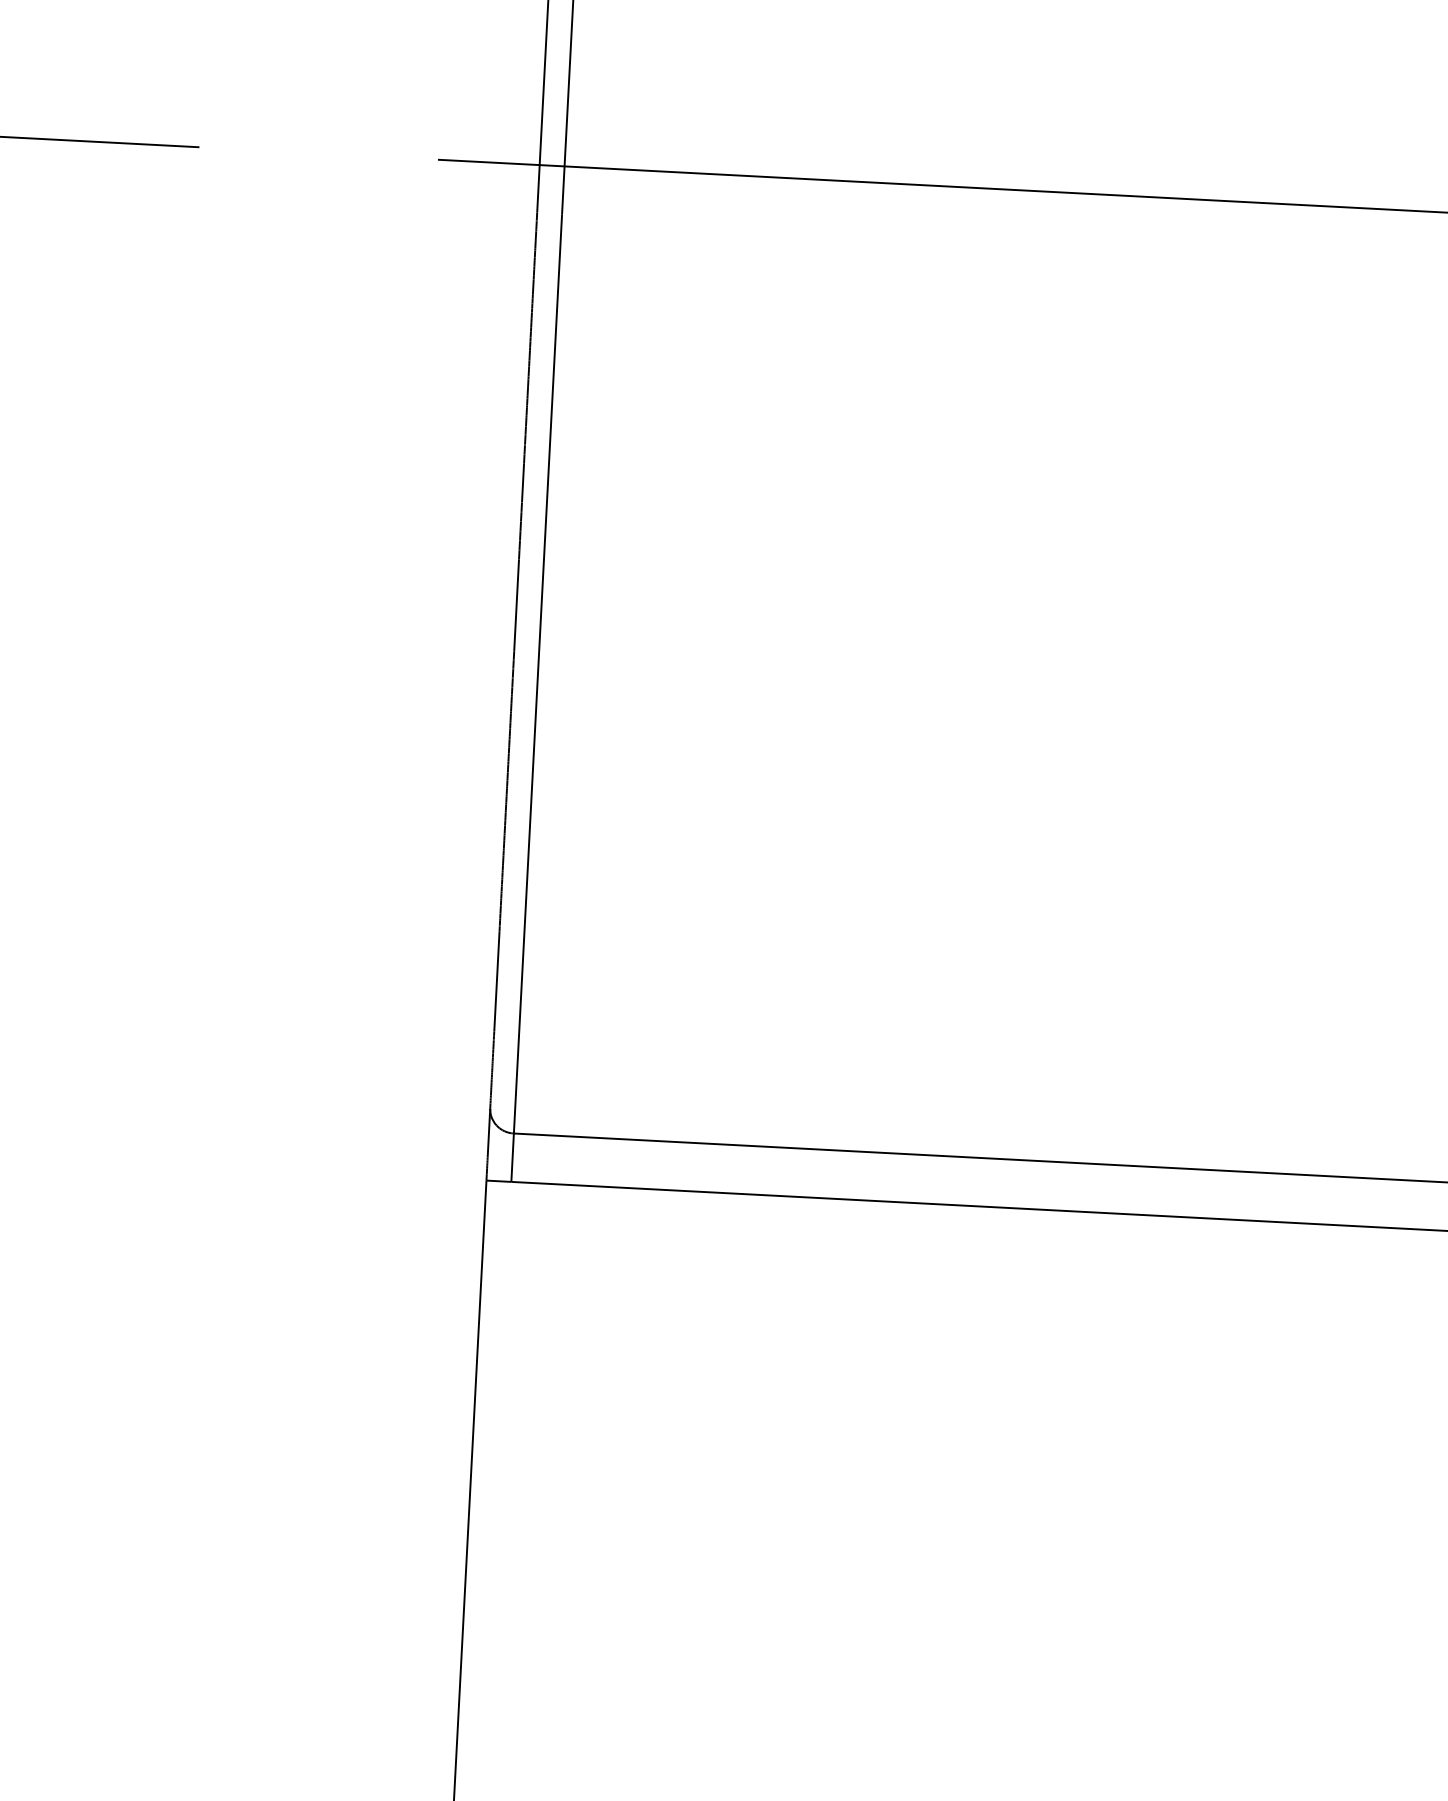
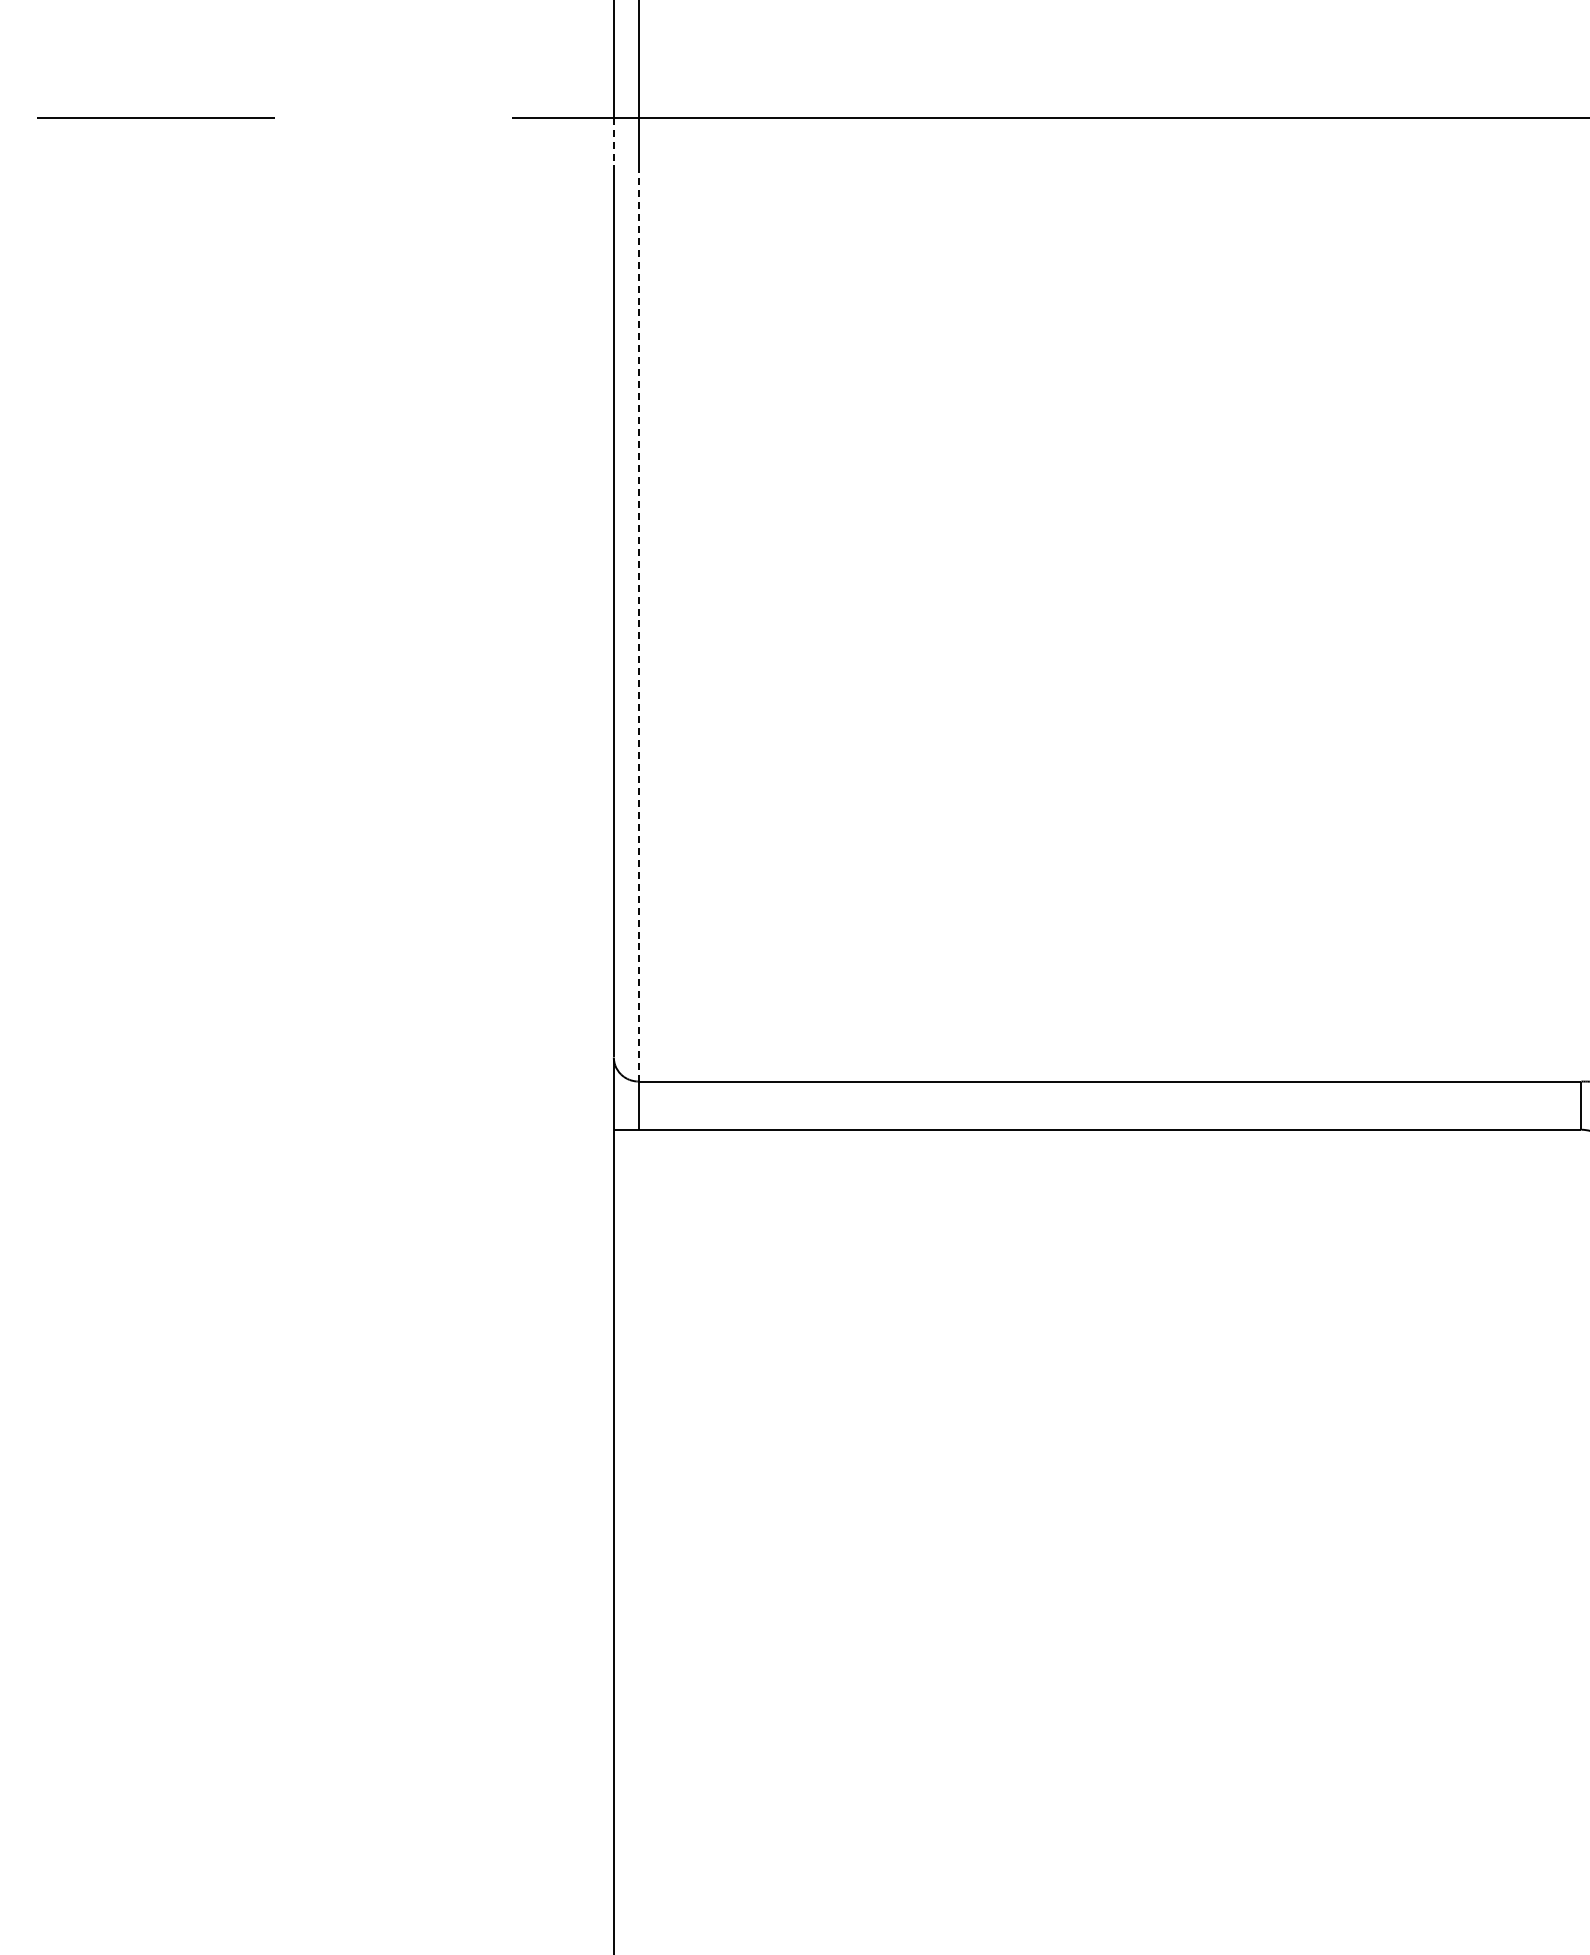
line: (538, 188) -> (613, 141), solid -> dashed
line: (537, 673) -> (638, 623), solid -> dashed

